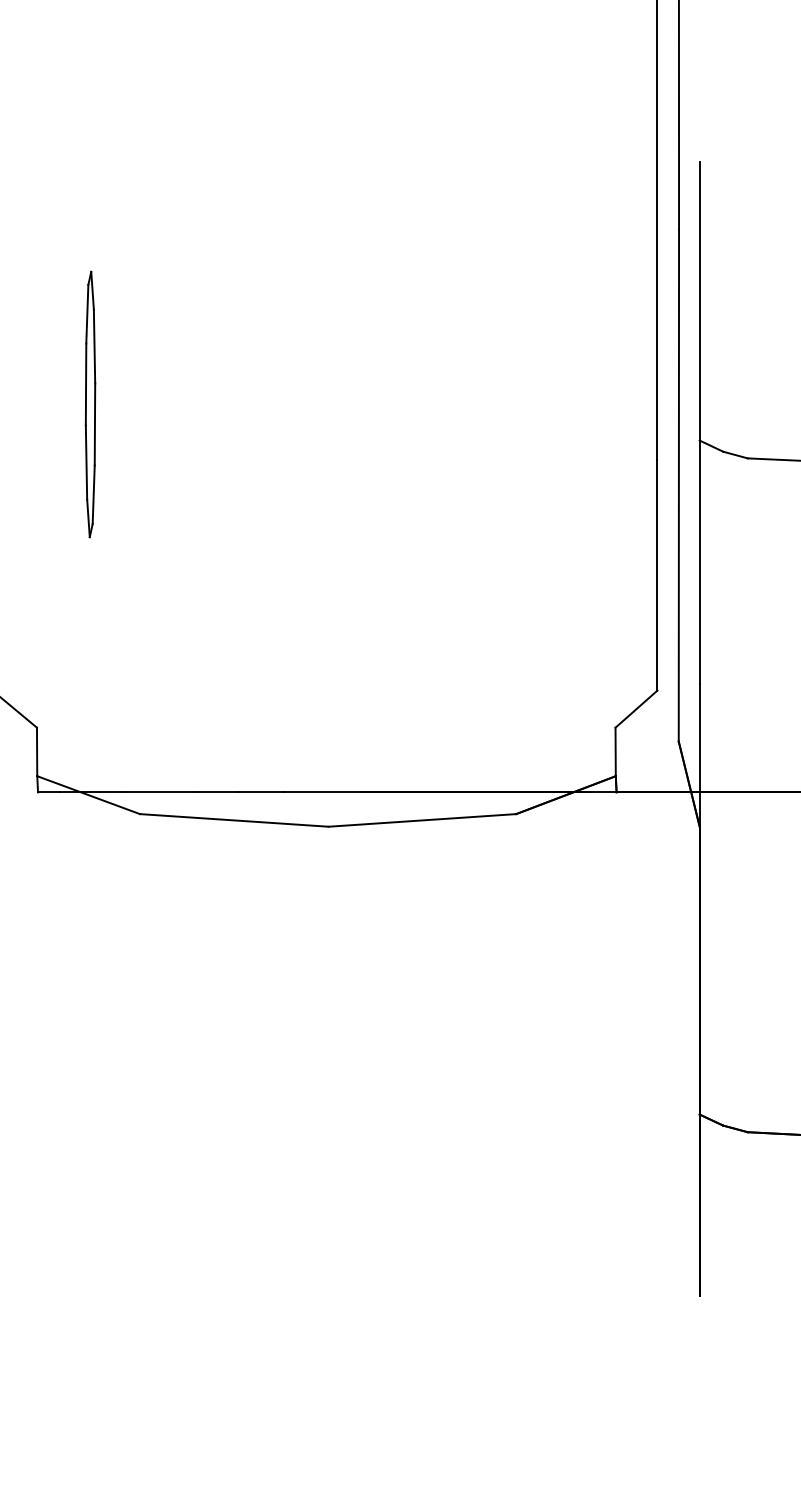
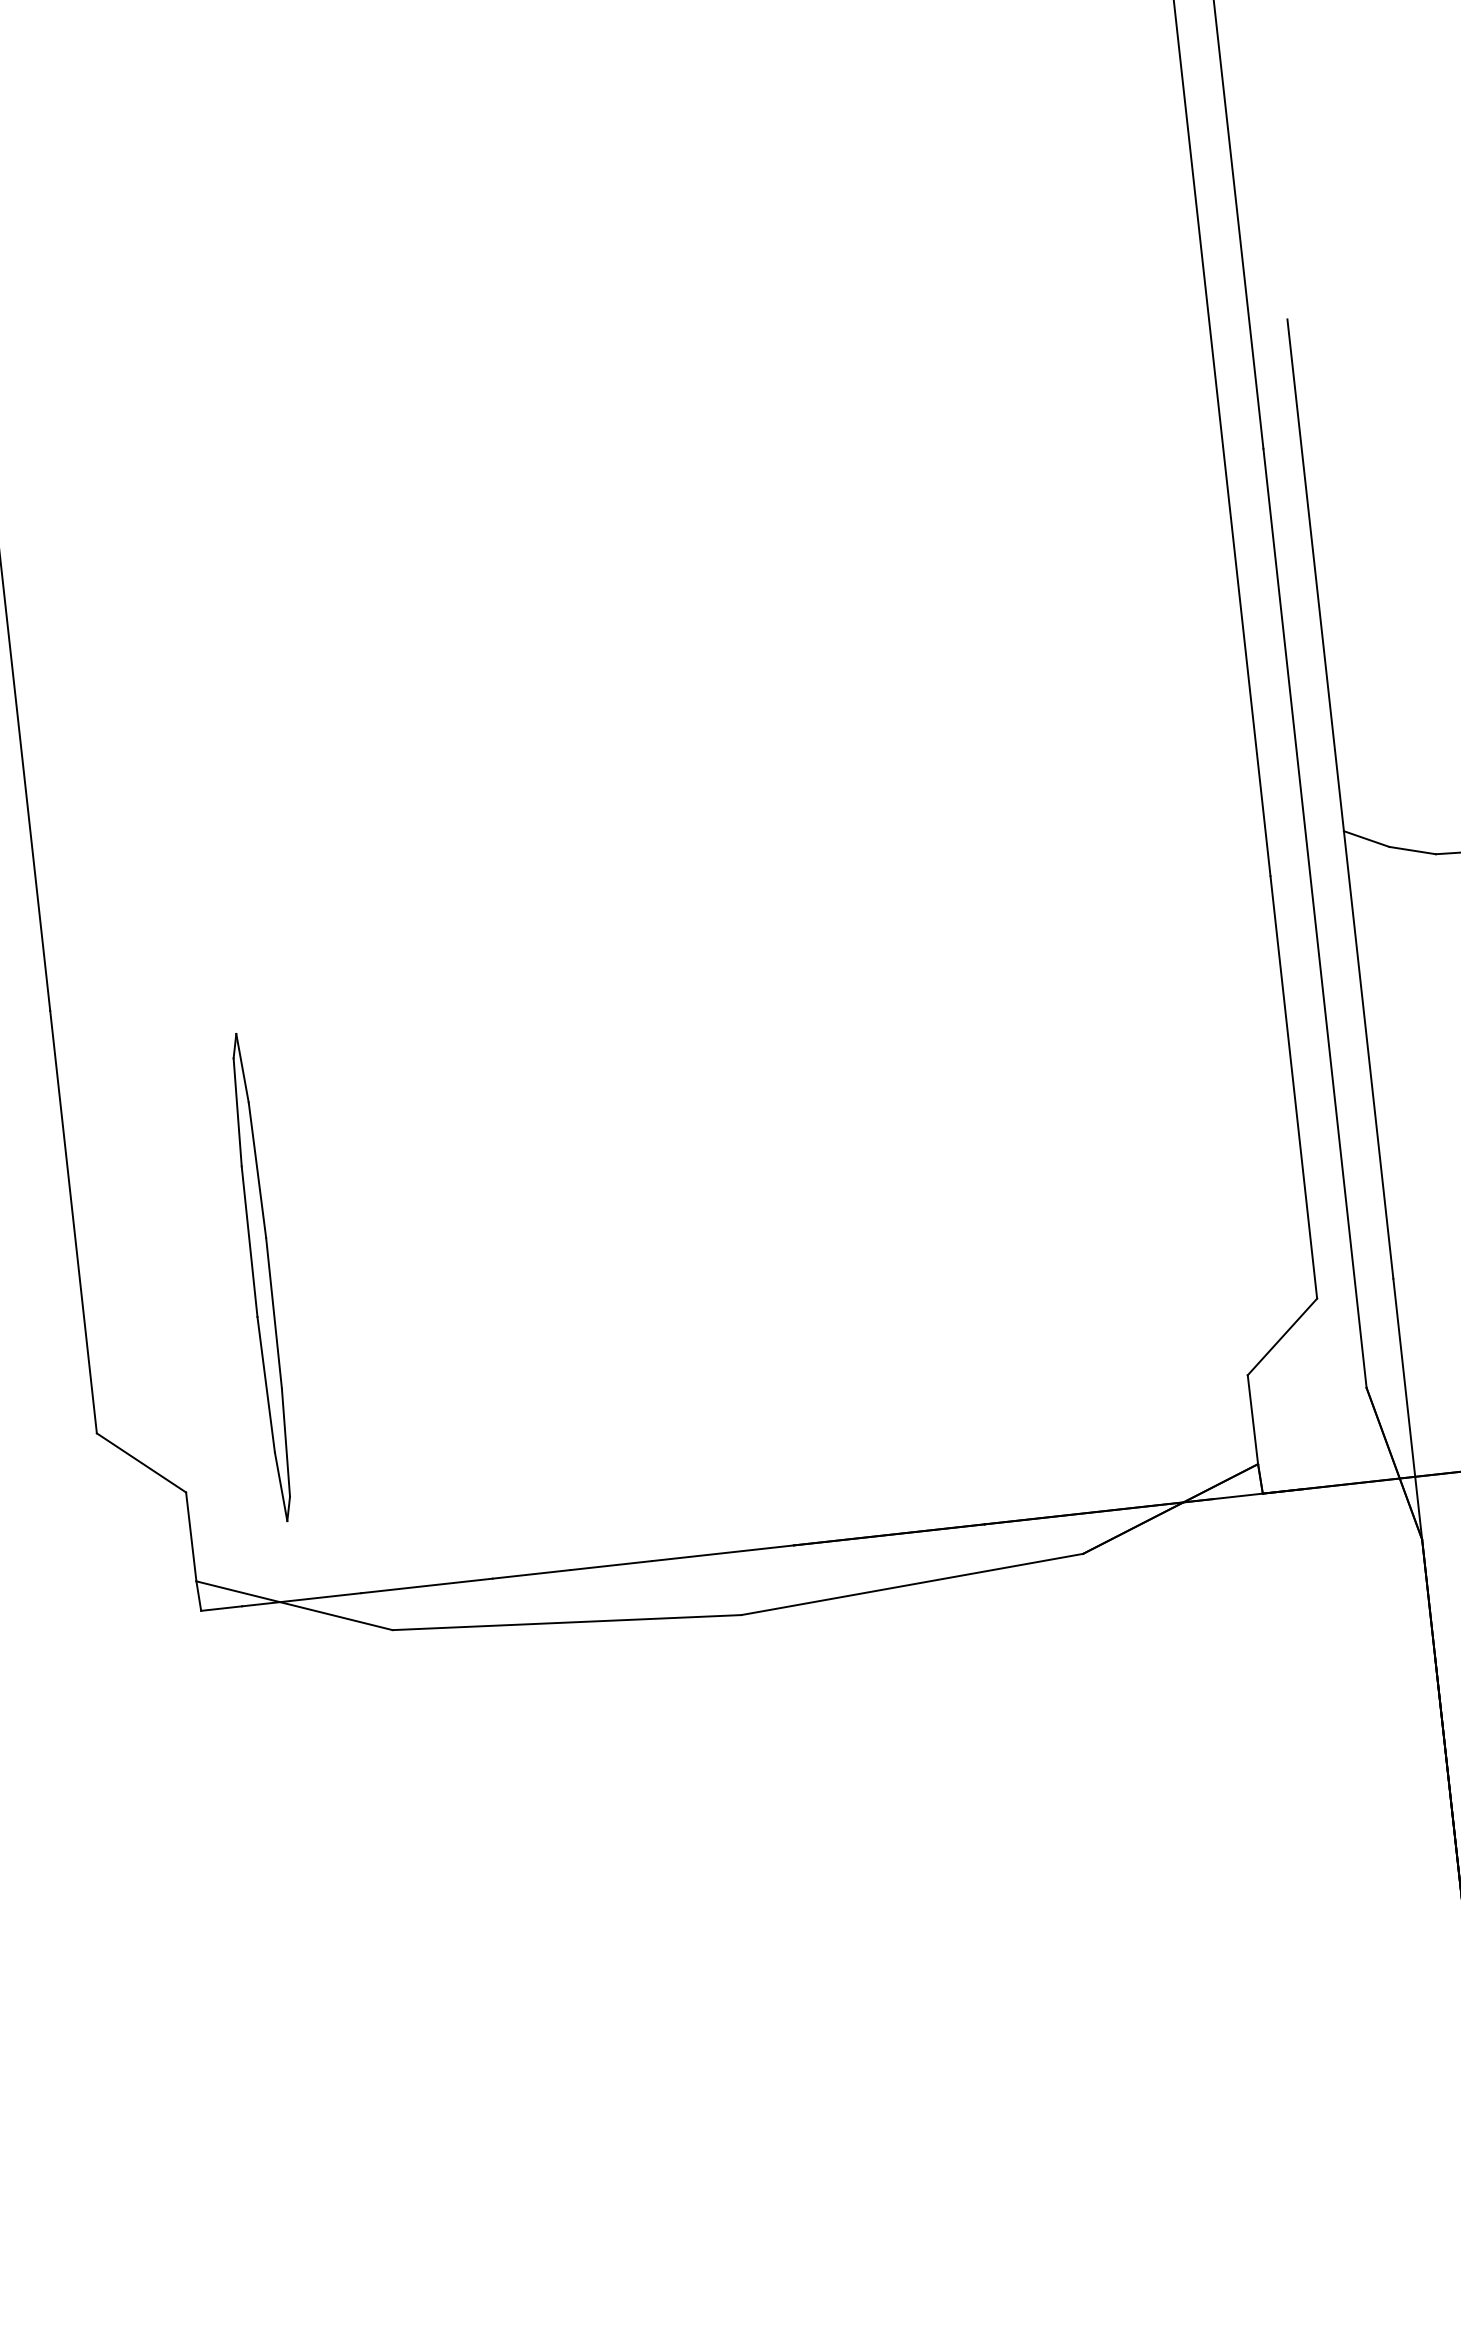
part: (90, 404) -> (261, 1277), moved

